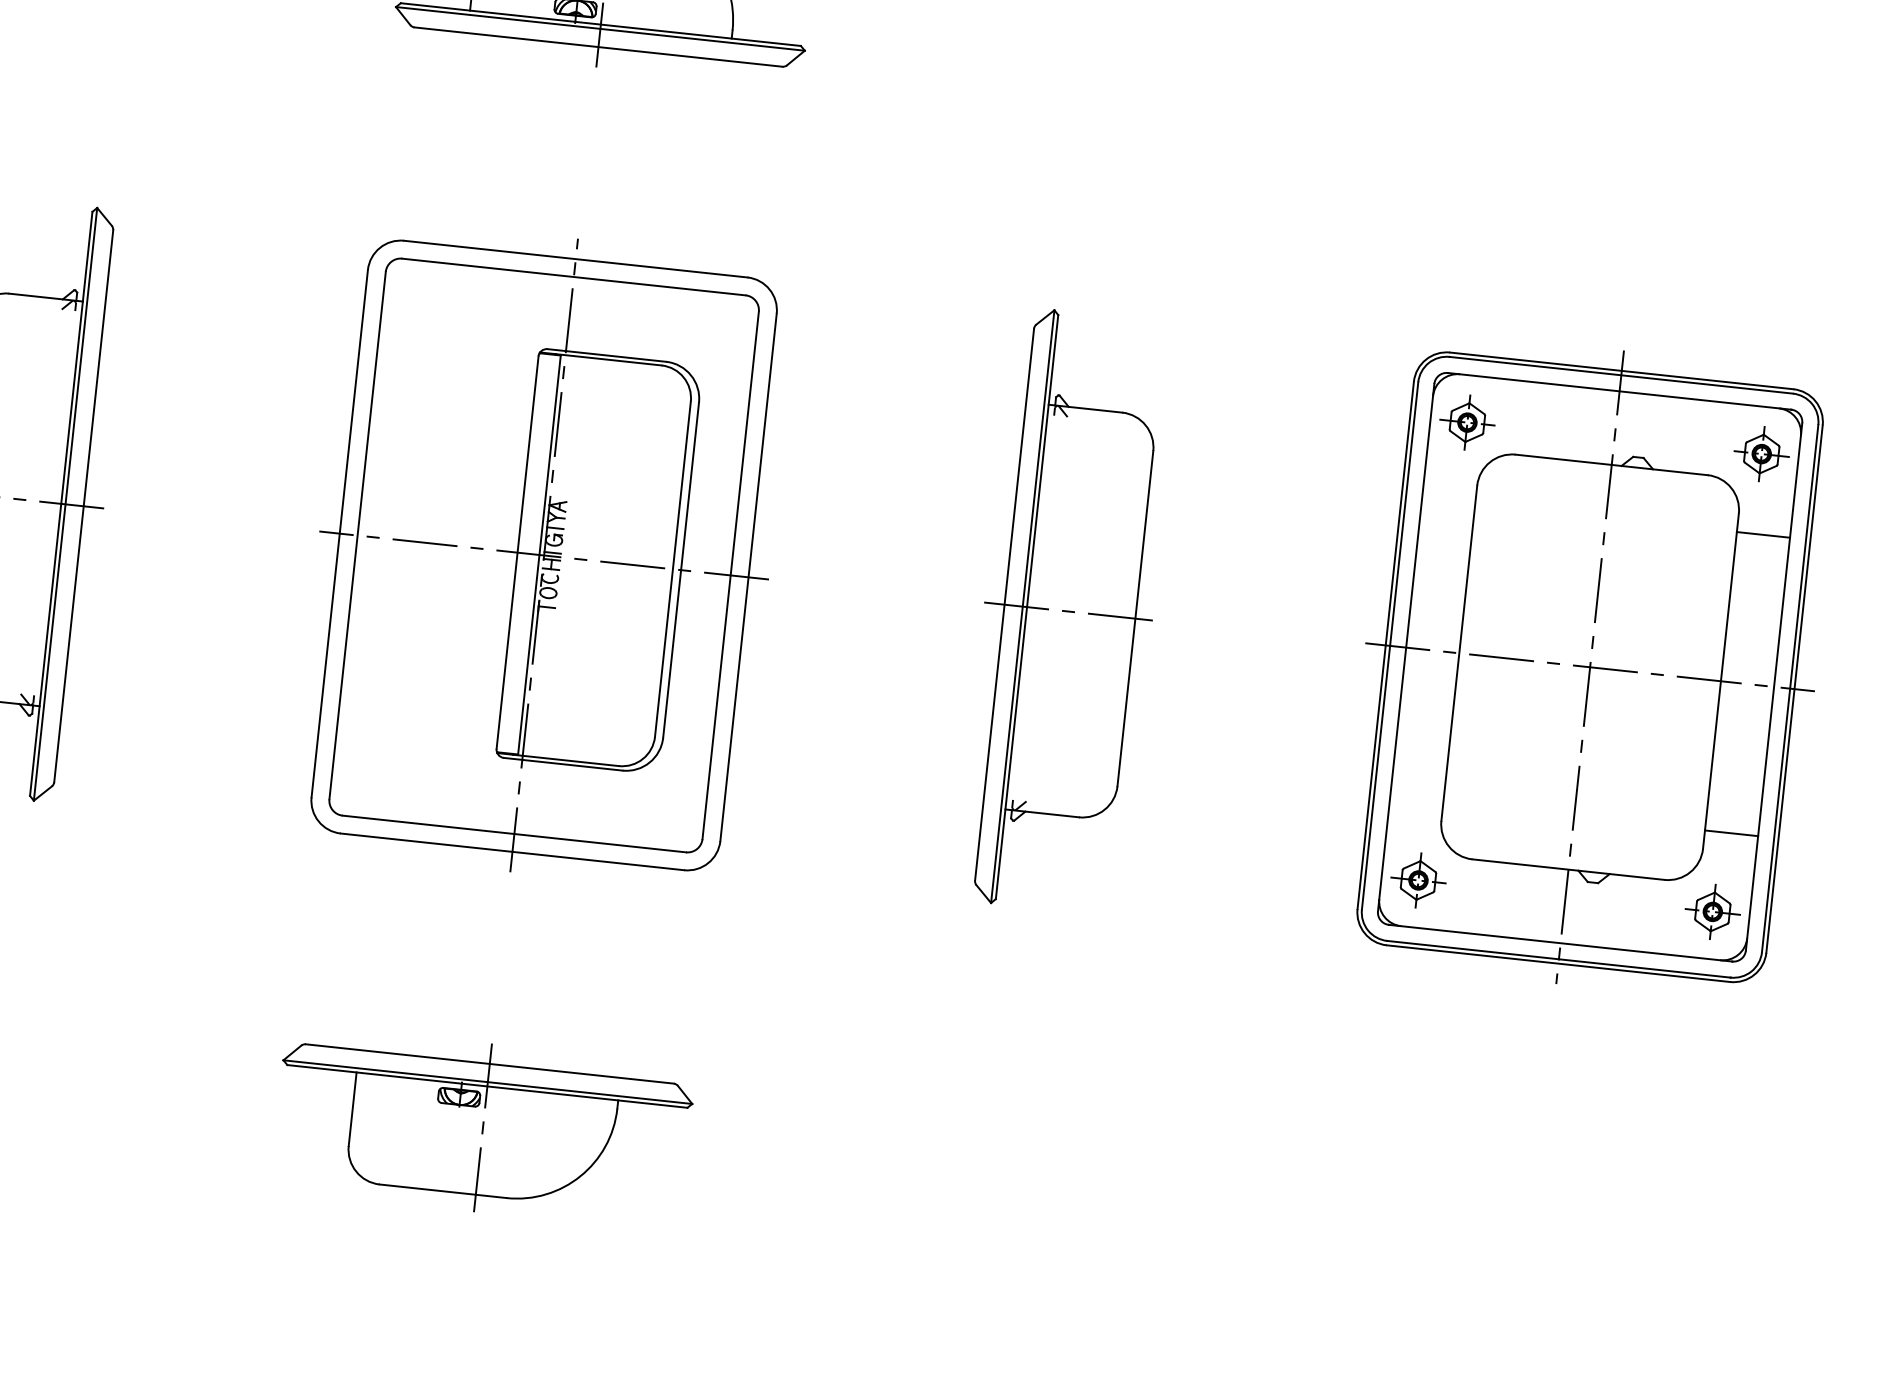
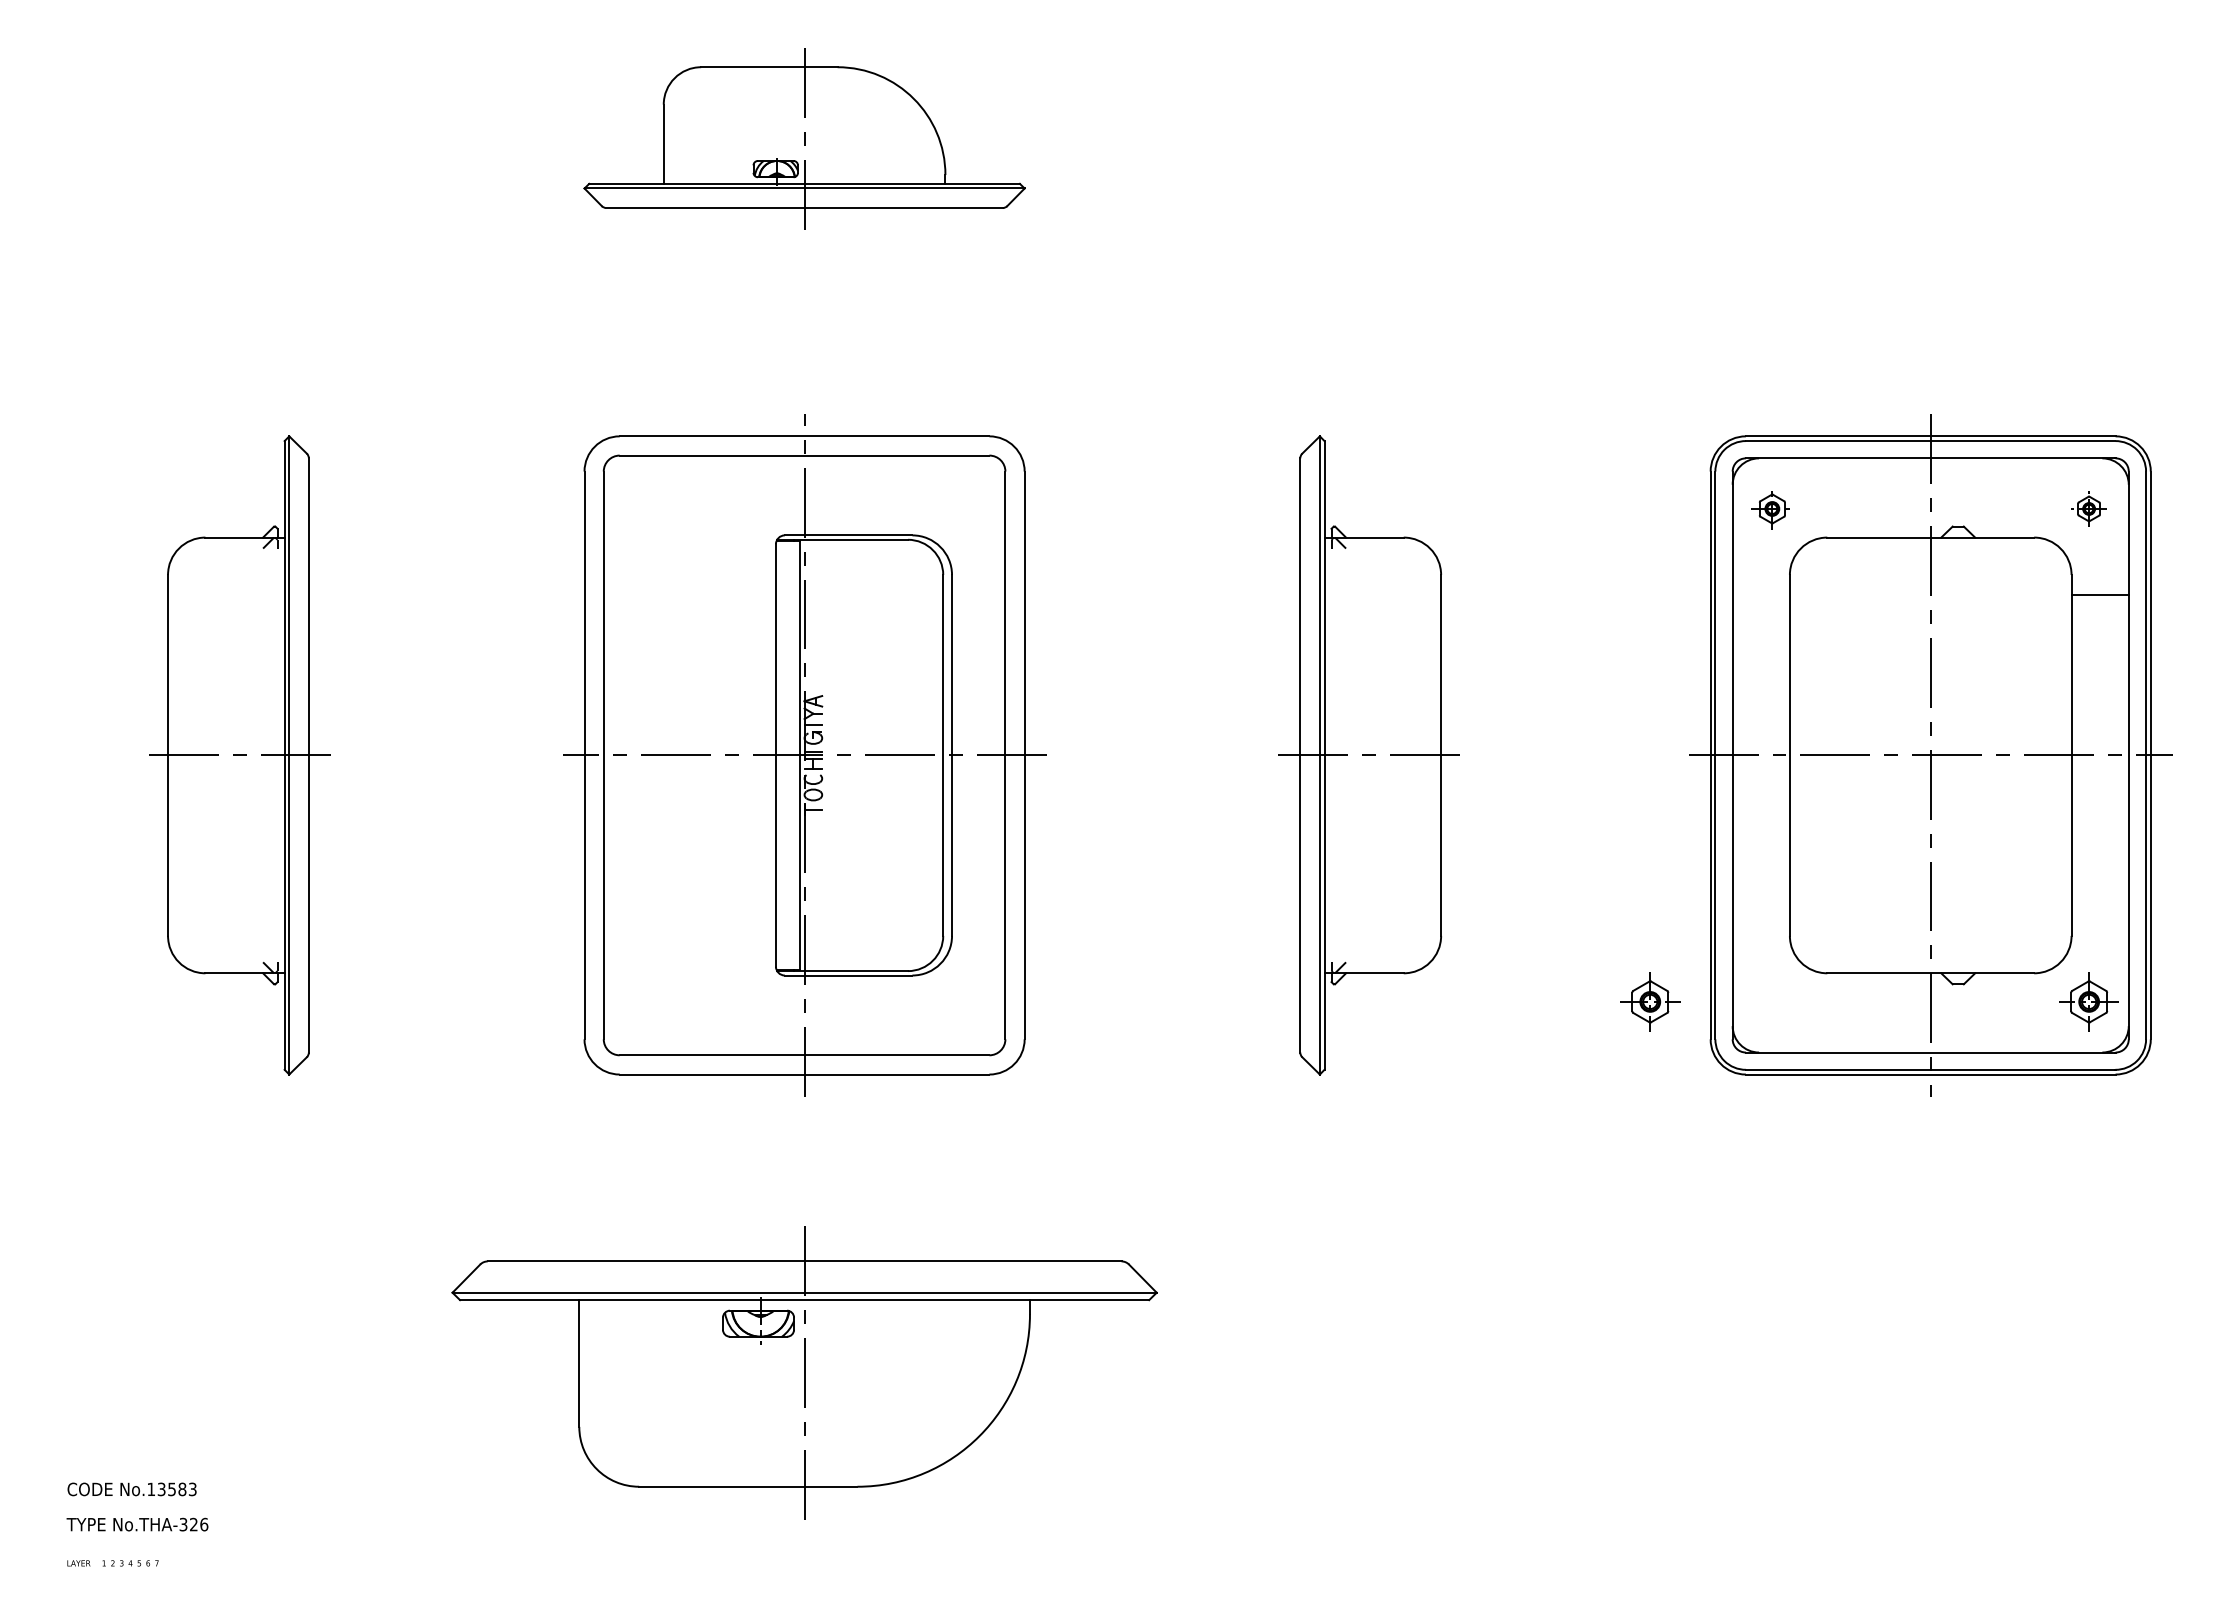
part: (1467, 422) -> (1772, 508), size x0.7
part: (1761, 453) -> (2088, 508), size x0.6
line: (1730, 833) -> (2099, 916), removed
part: (1418, 880) -> (1650, 1001), moved
part: (482, 1127) -> (804, 1371), size x1.6

